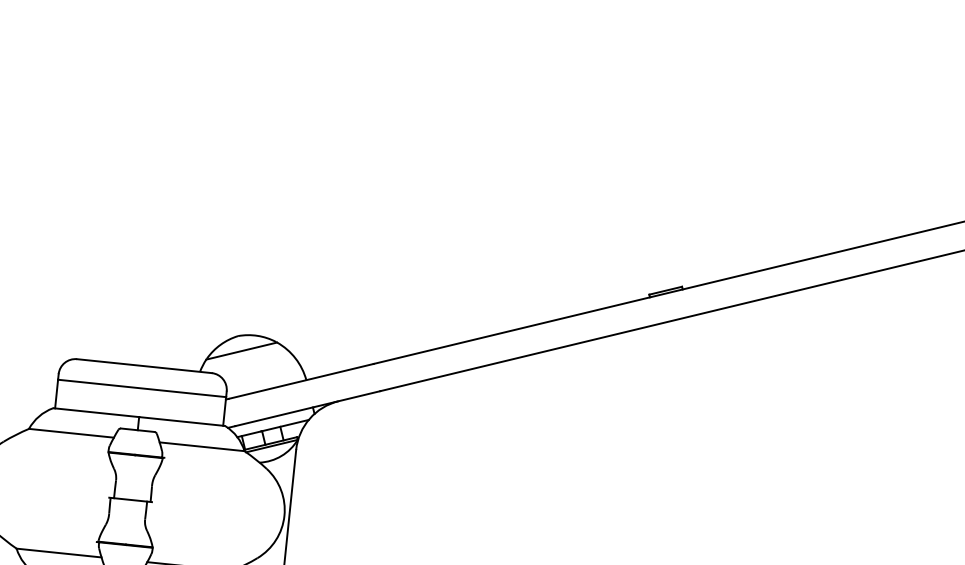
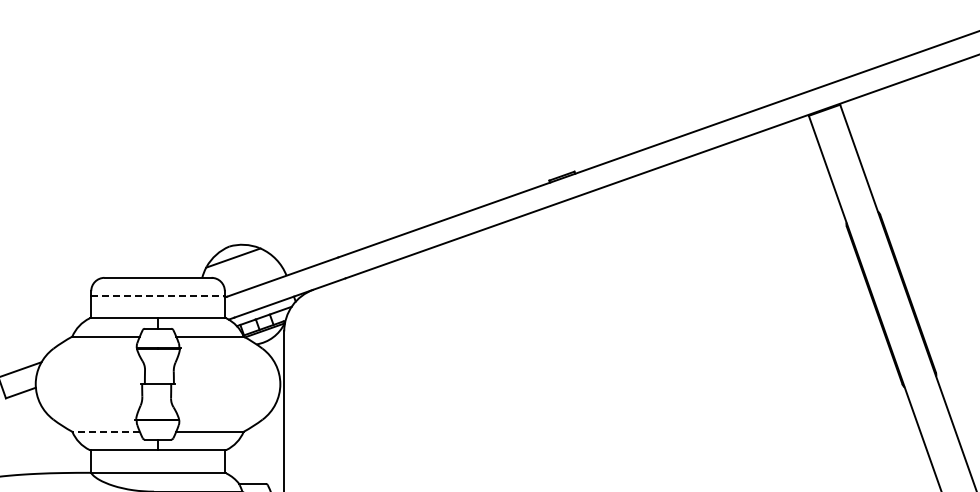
line: (142, 388) -> (158, 295), solid -> dashed
line: (59, 552) -> (106, 431), solid -> dashed

